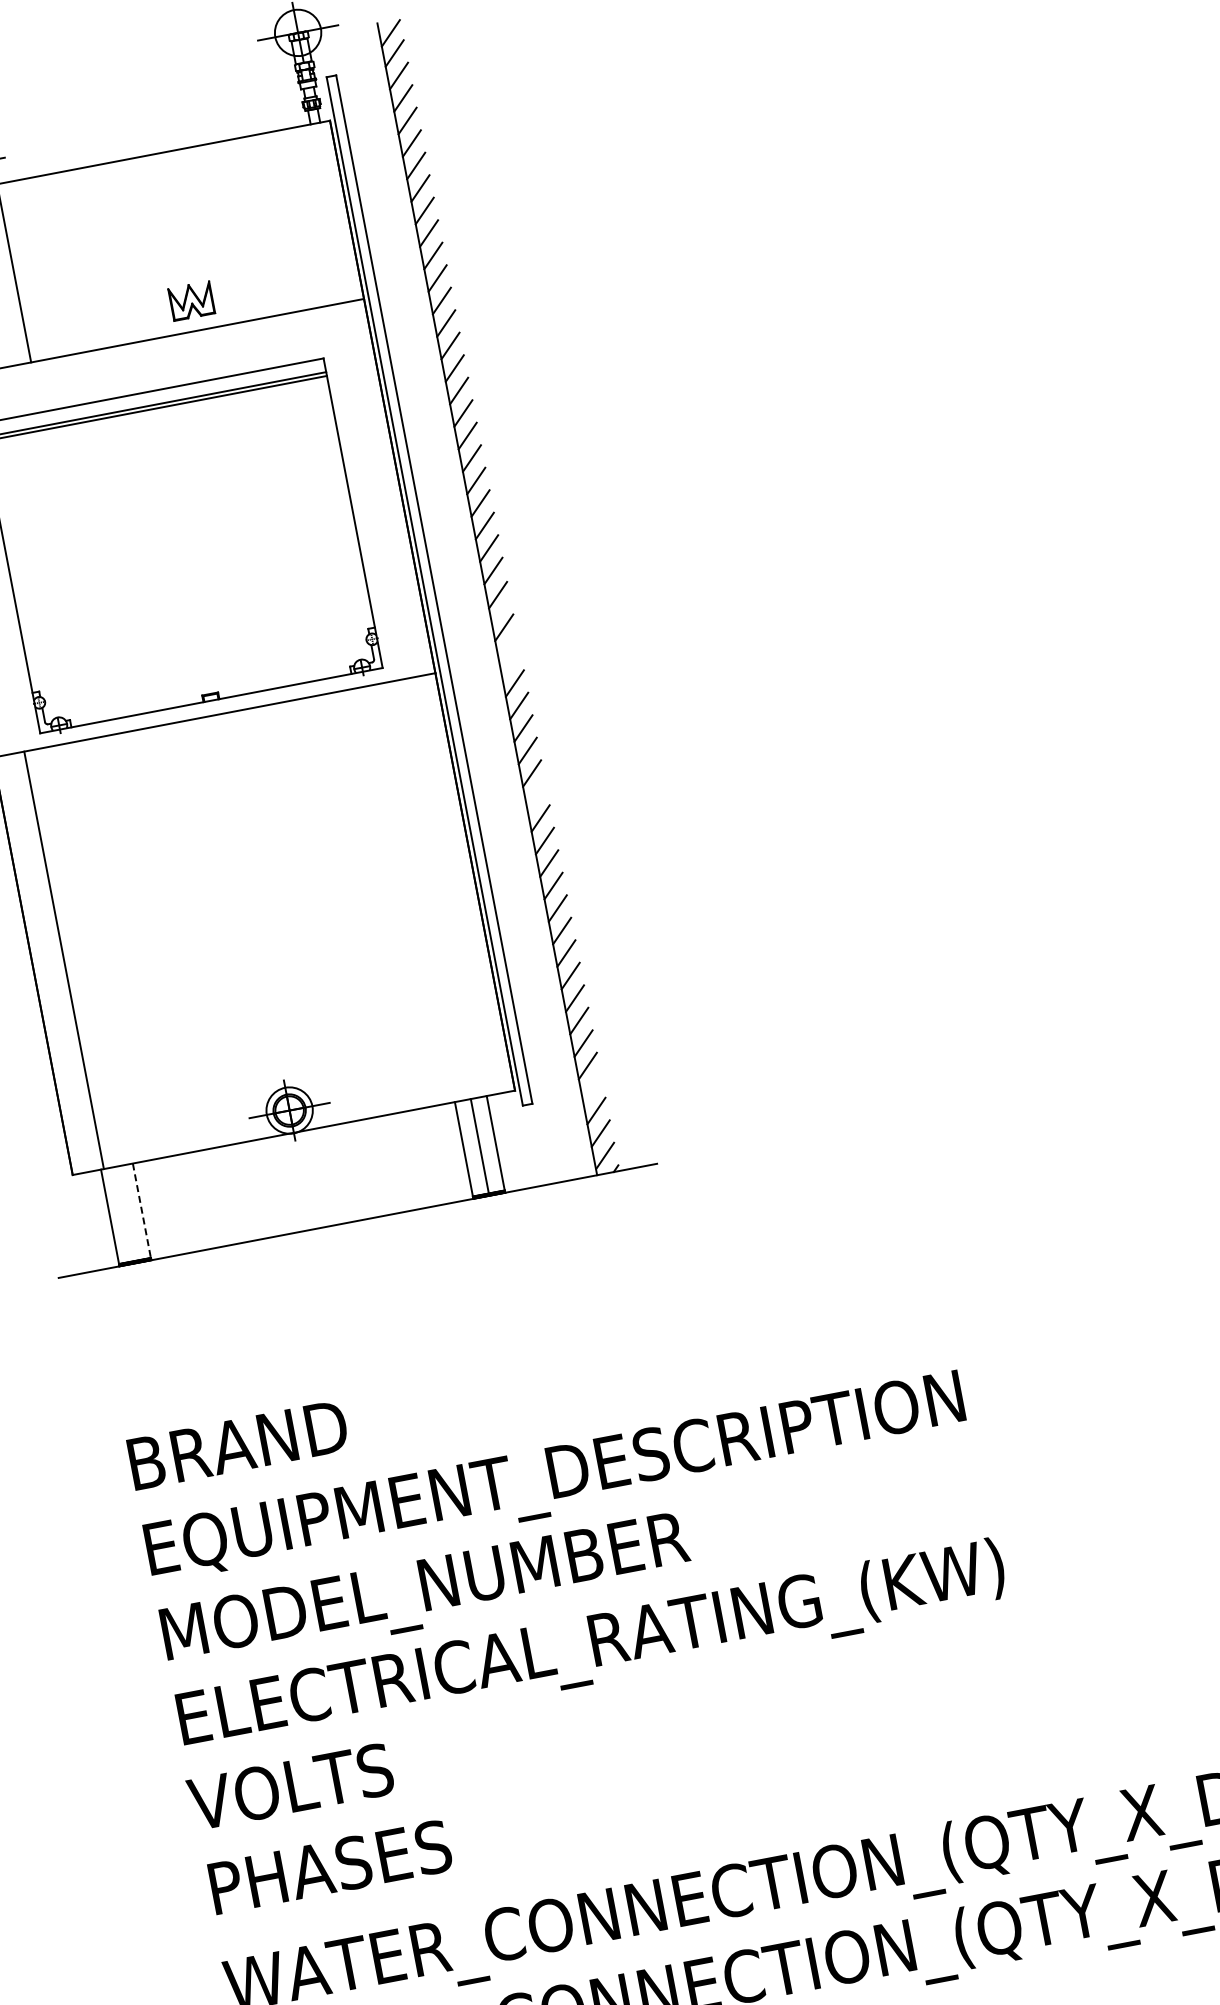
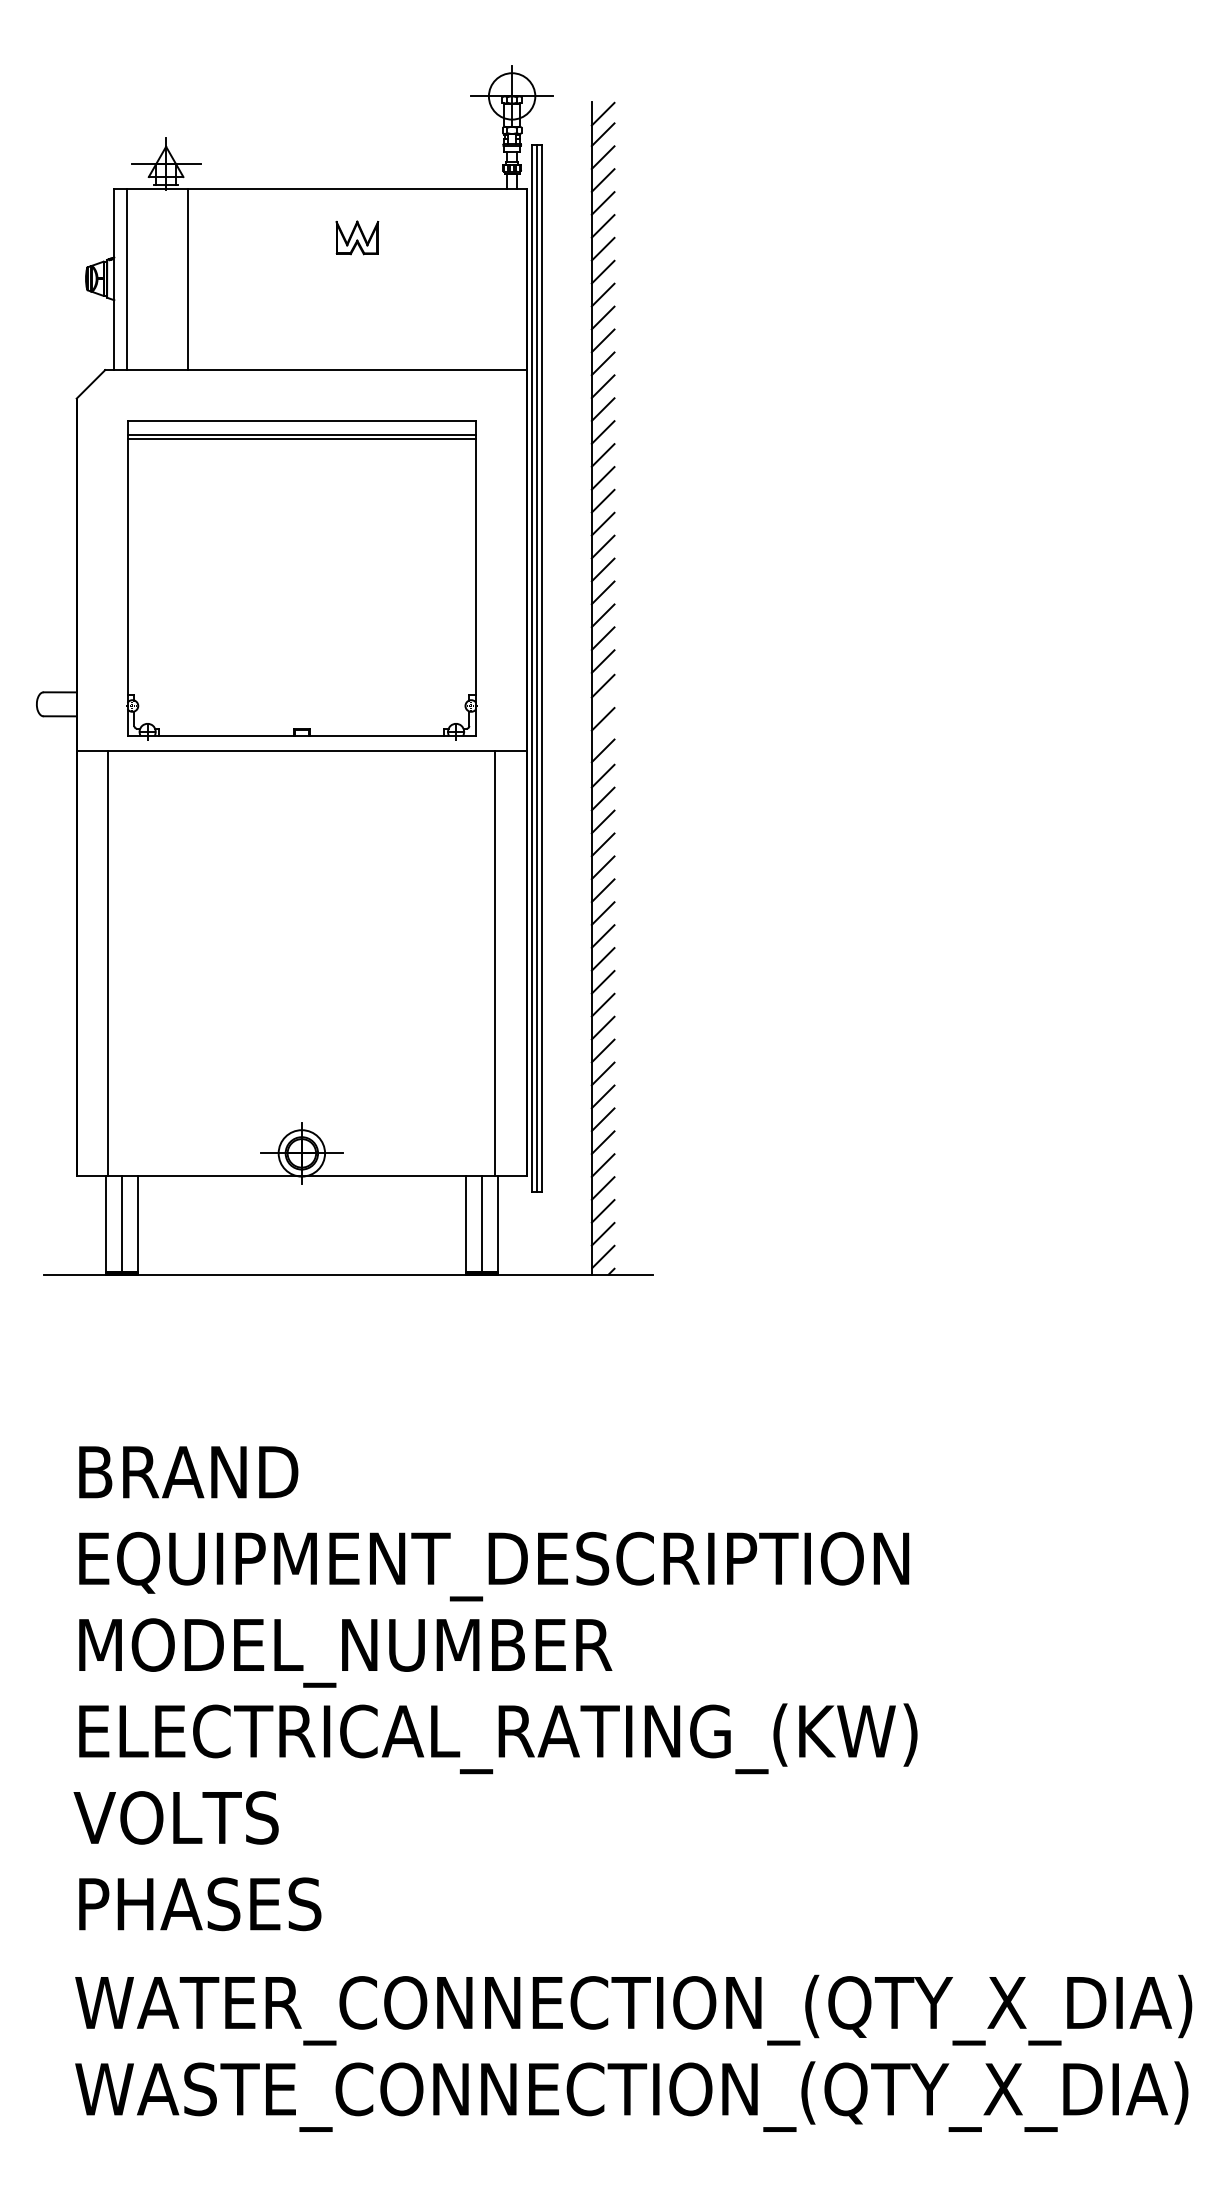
part: (191, 300) -> (357, 237), moved
line: (429, 590) -> (536, 668), added
line: (509, 658) -> (602, 750), added
line: (535, 795) -> (602, 890), added
line: (444, 887) -> (495, 963), added
line: (591, 1088) -> (602, 1188), added
line: (141, 1212) -> (137, 1225), dashed -> solid
line: (125, 1214) -> (121, 1224), added

